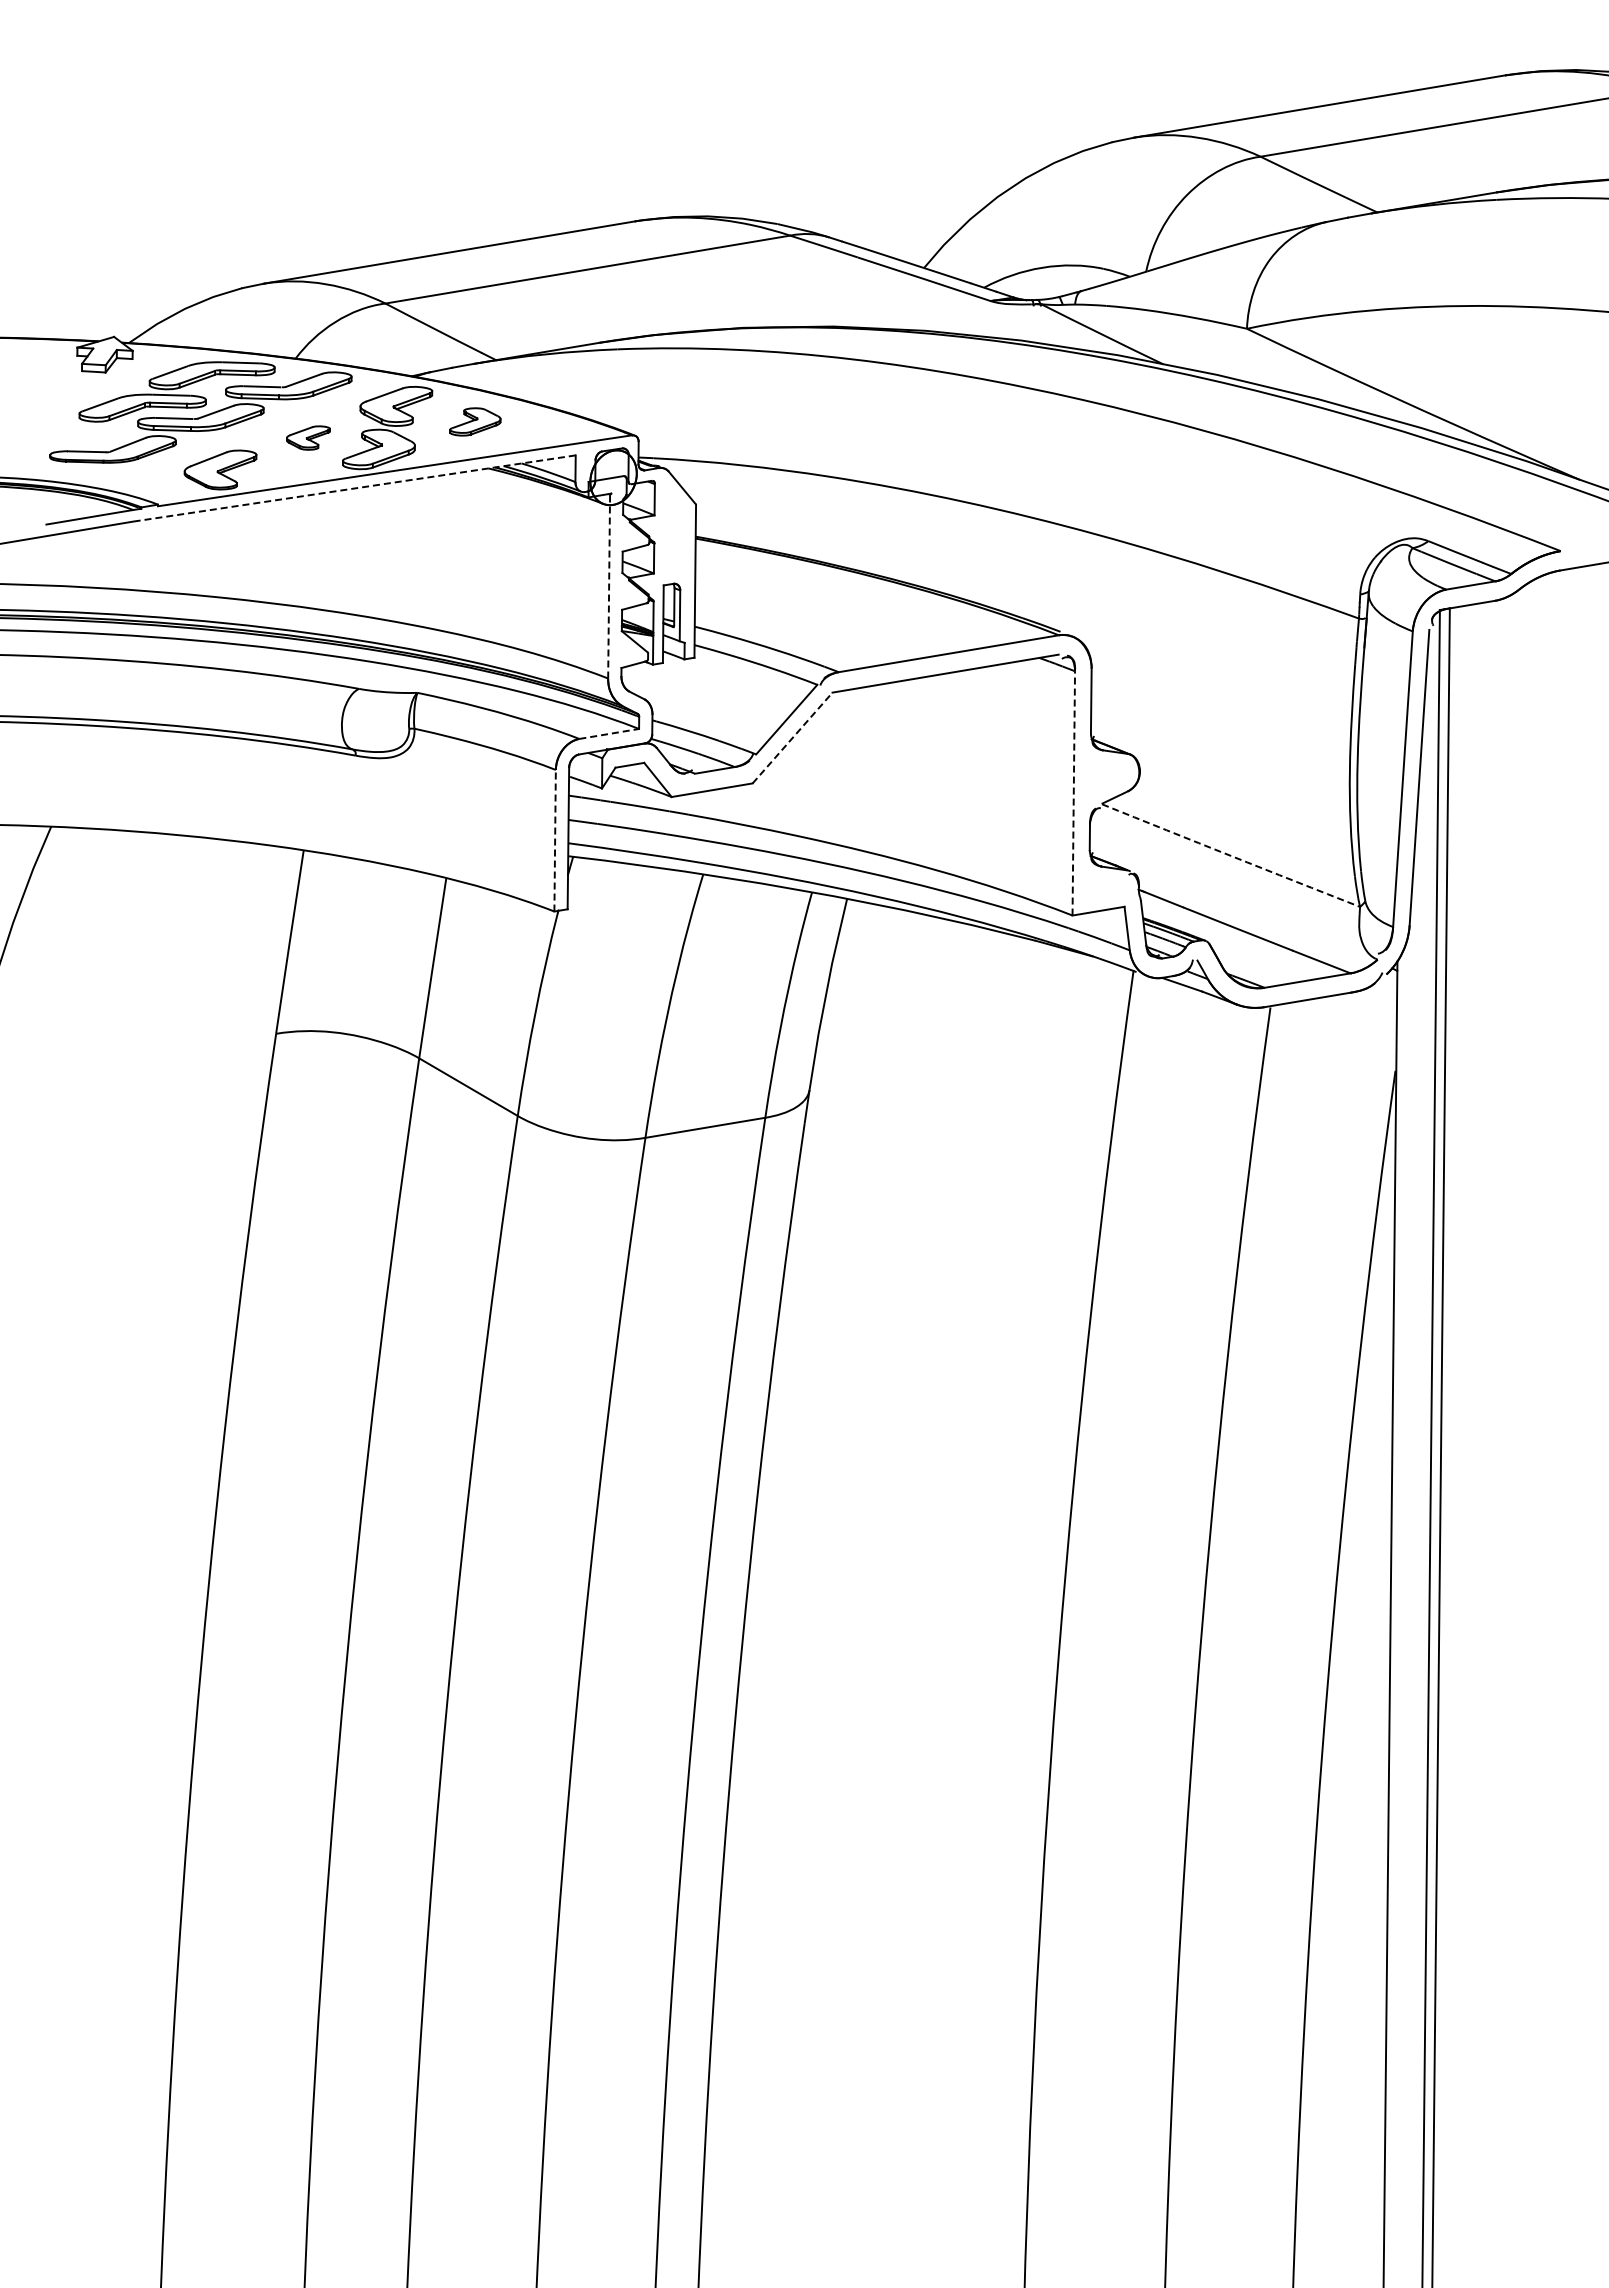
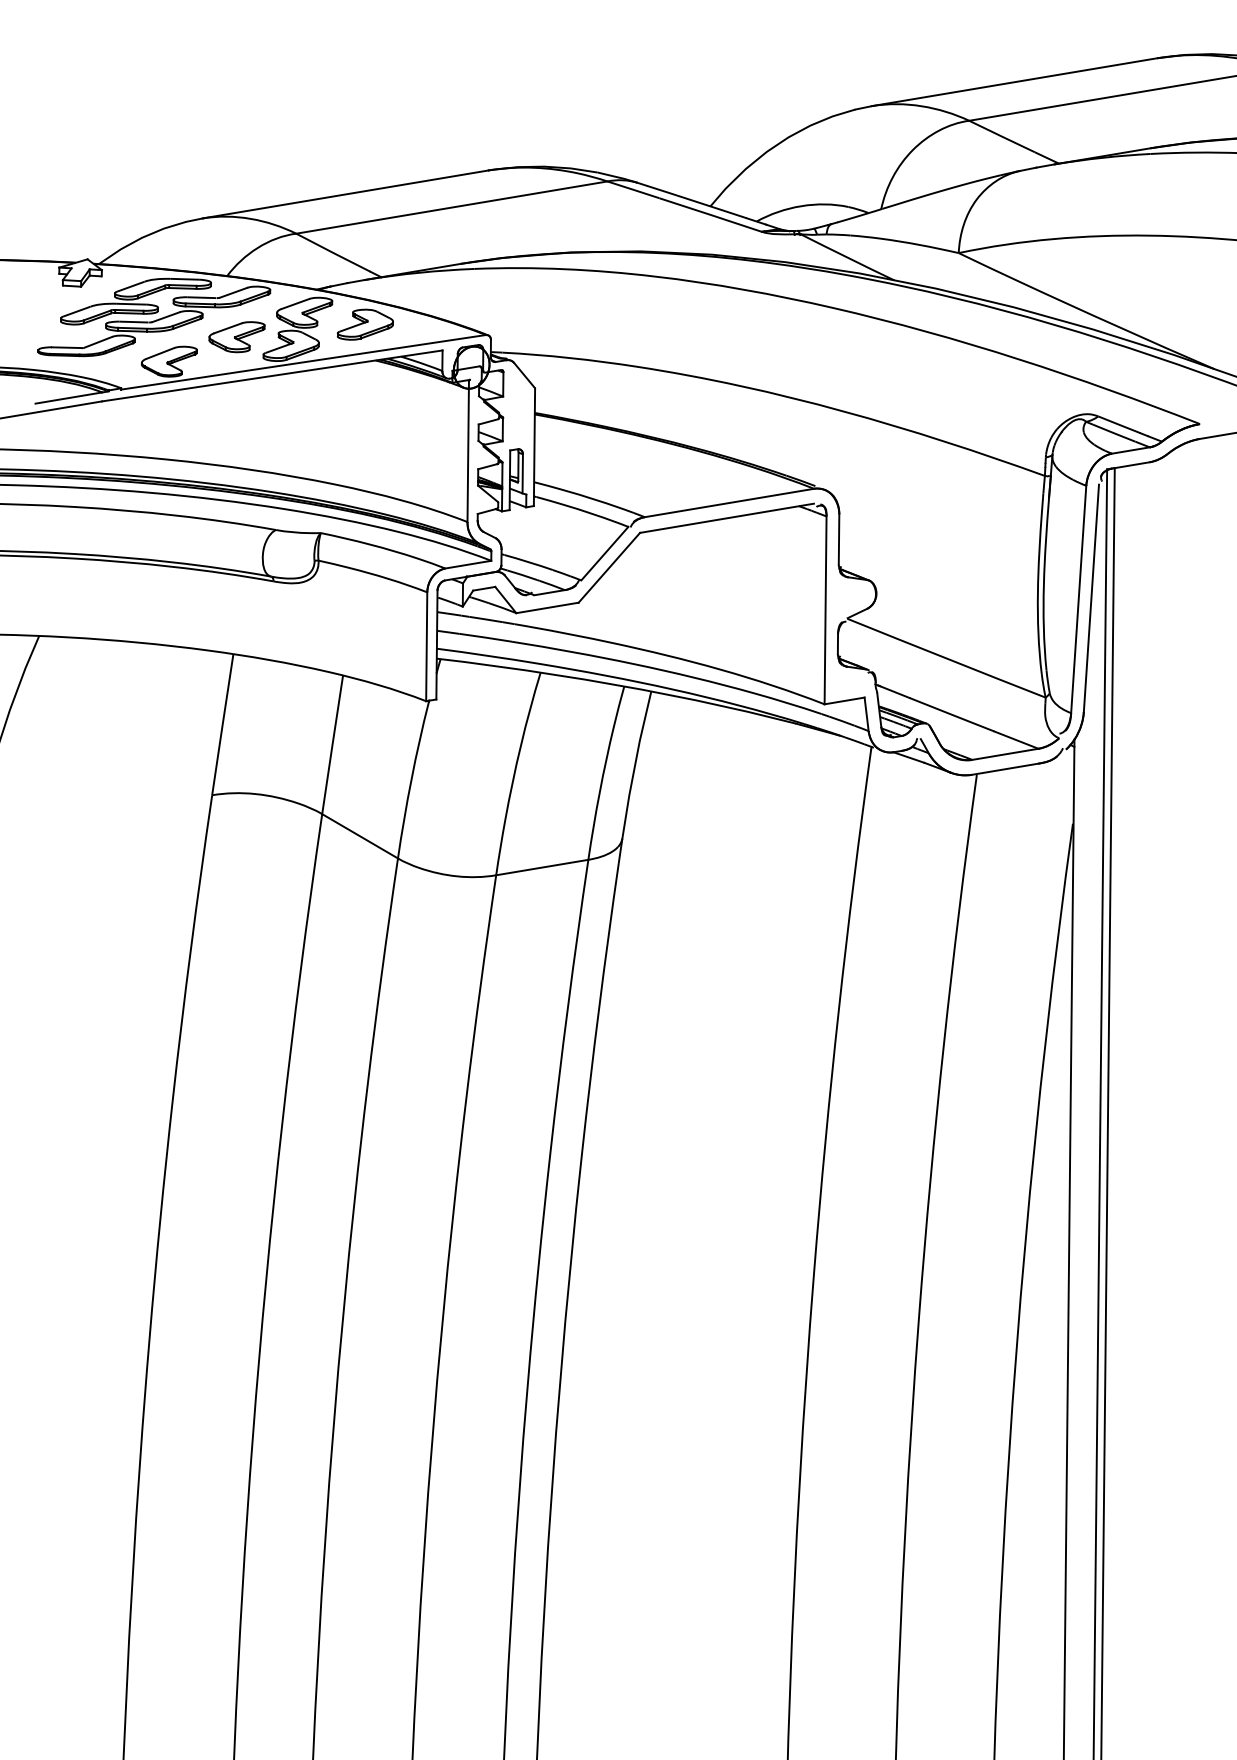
part: (475, 421) -> (365, 324), size x1.43
part: (308, 437) -> (237, 336), size x1.67
line: (354, 488) -> (272, 375), dashed -> solid
line: (609, 586) -> (468, 451), dashed -> solid
line: (609, 733) -> (468, 564), dashed -> solid
line: (792, 737) -> (609, 567), dashed -> solid
line: (1073, 792) -> (825, 609), dashed -> solid
line: (555, 840) -> (427, 646), dashed -> solid
arc: (1231, 855) -> (946, 658), dashed -> solid

